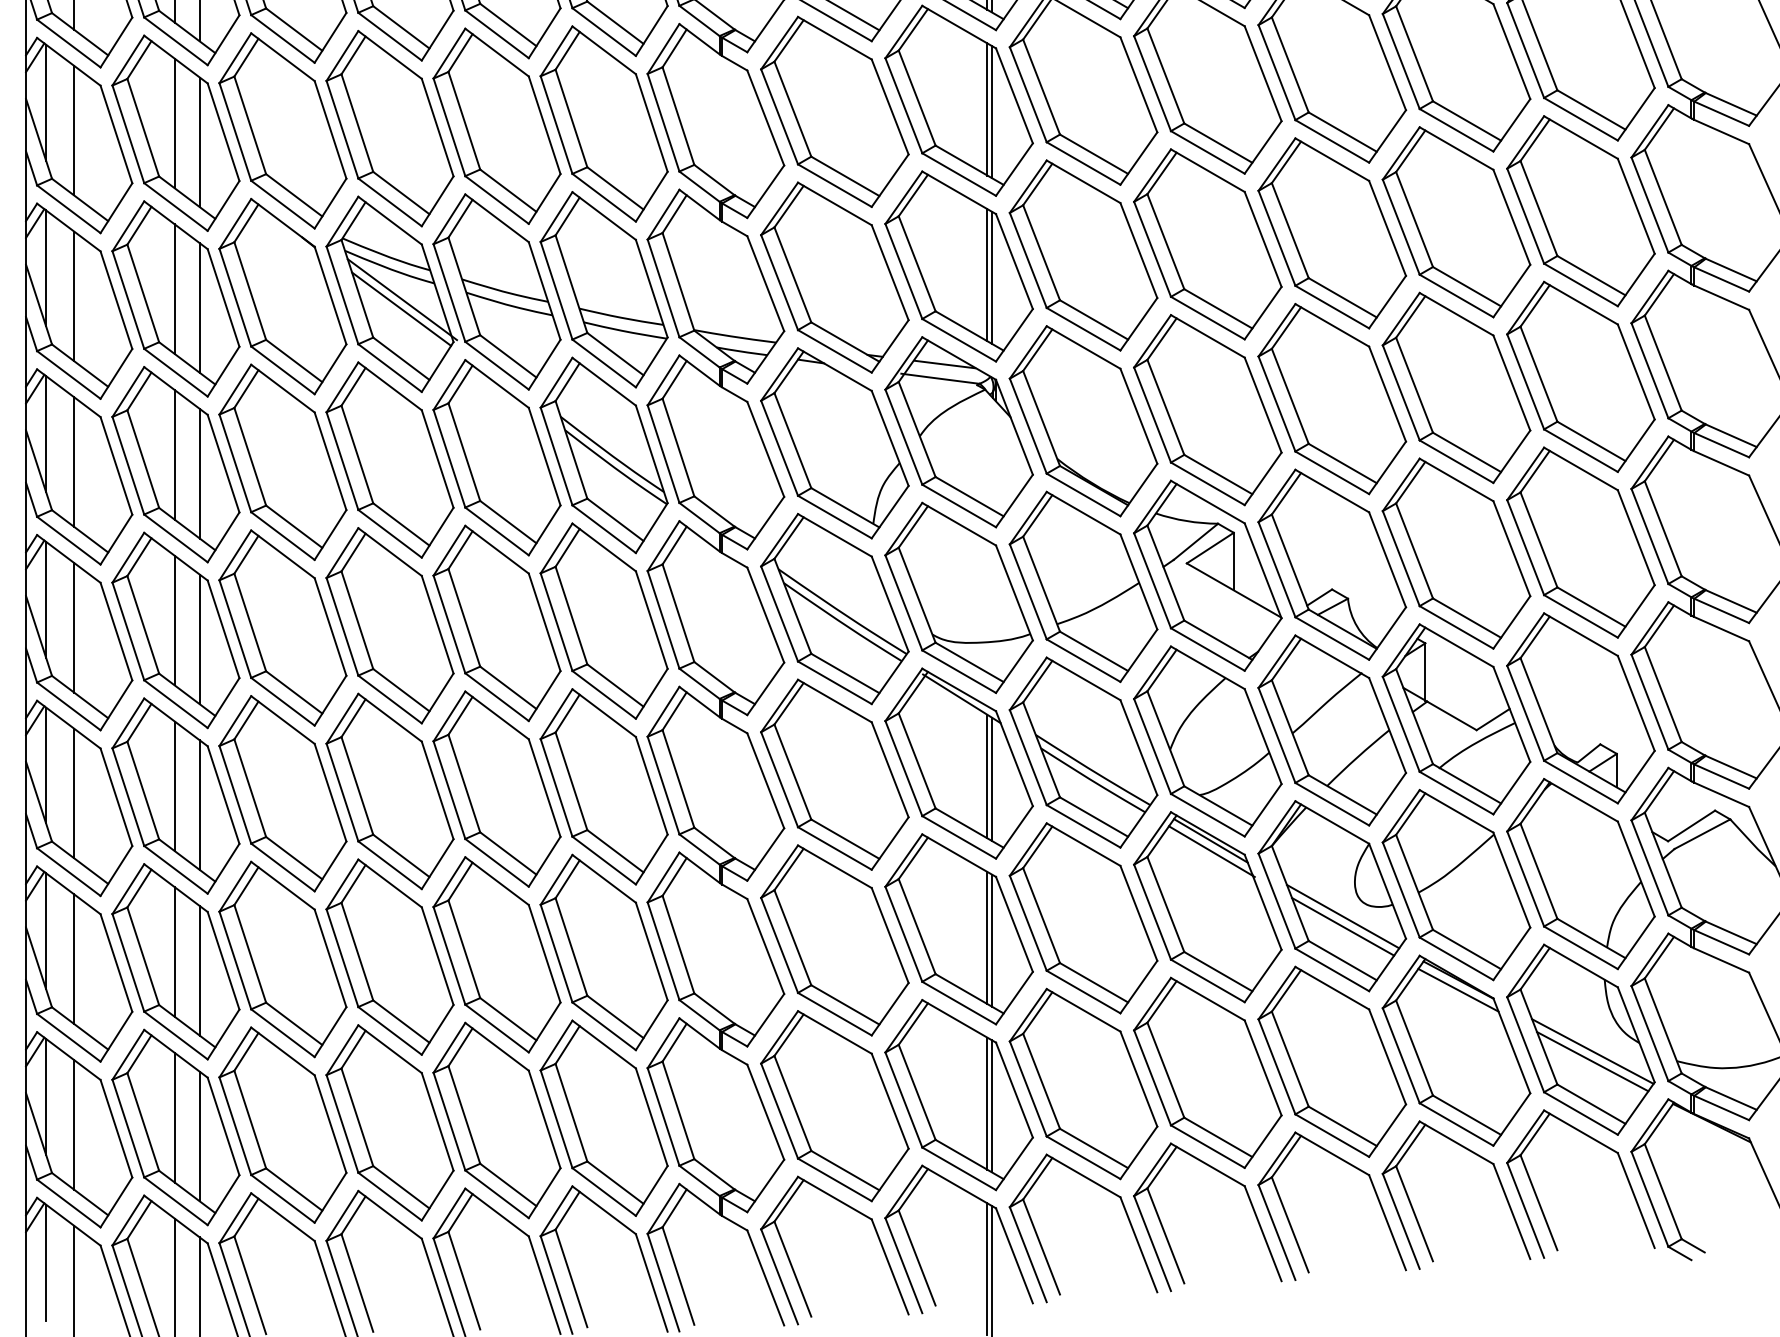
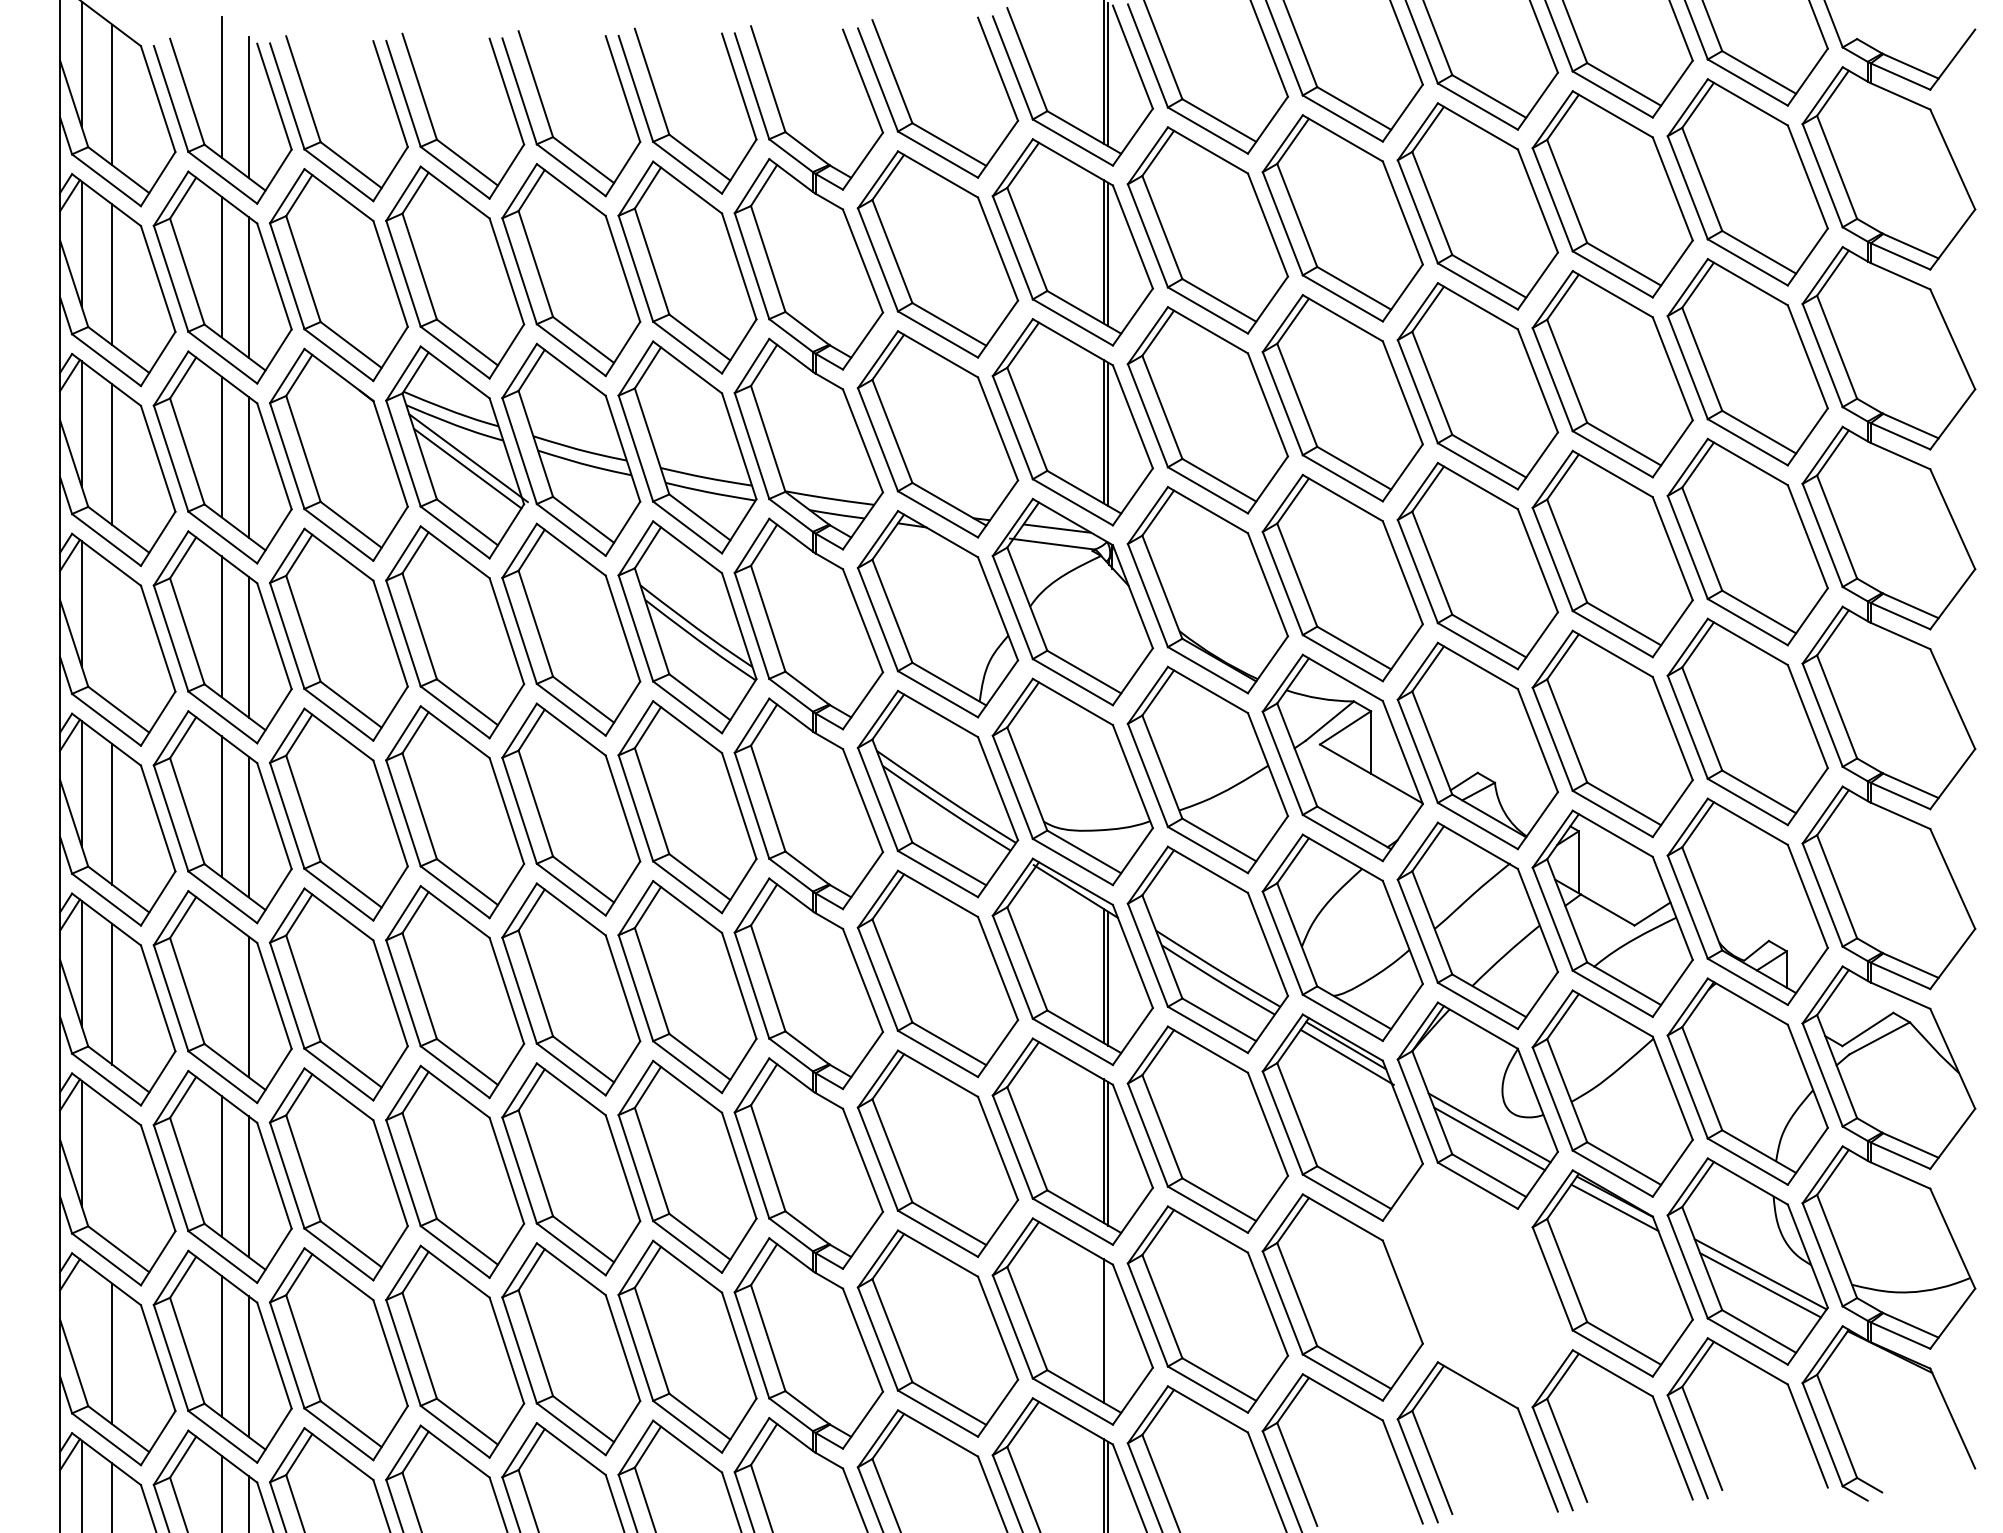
line: (74, 462) -> (112, 634), removed
line: (174, 786) -> (221, 986), removed
line: (74, 958) -> (112, 1173), removed
part: (1331, 1061) -> (1477, 1285), removed
line: (45, 1096) -> (81, 1323), removed
line: (991, 1106) -> (1108, 1333), removed

